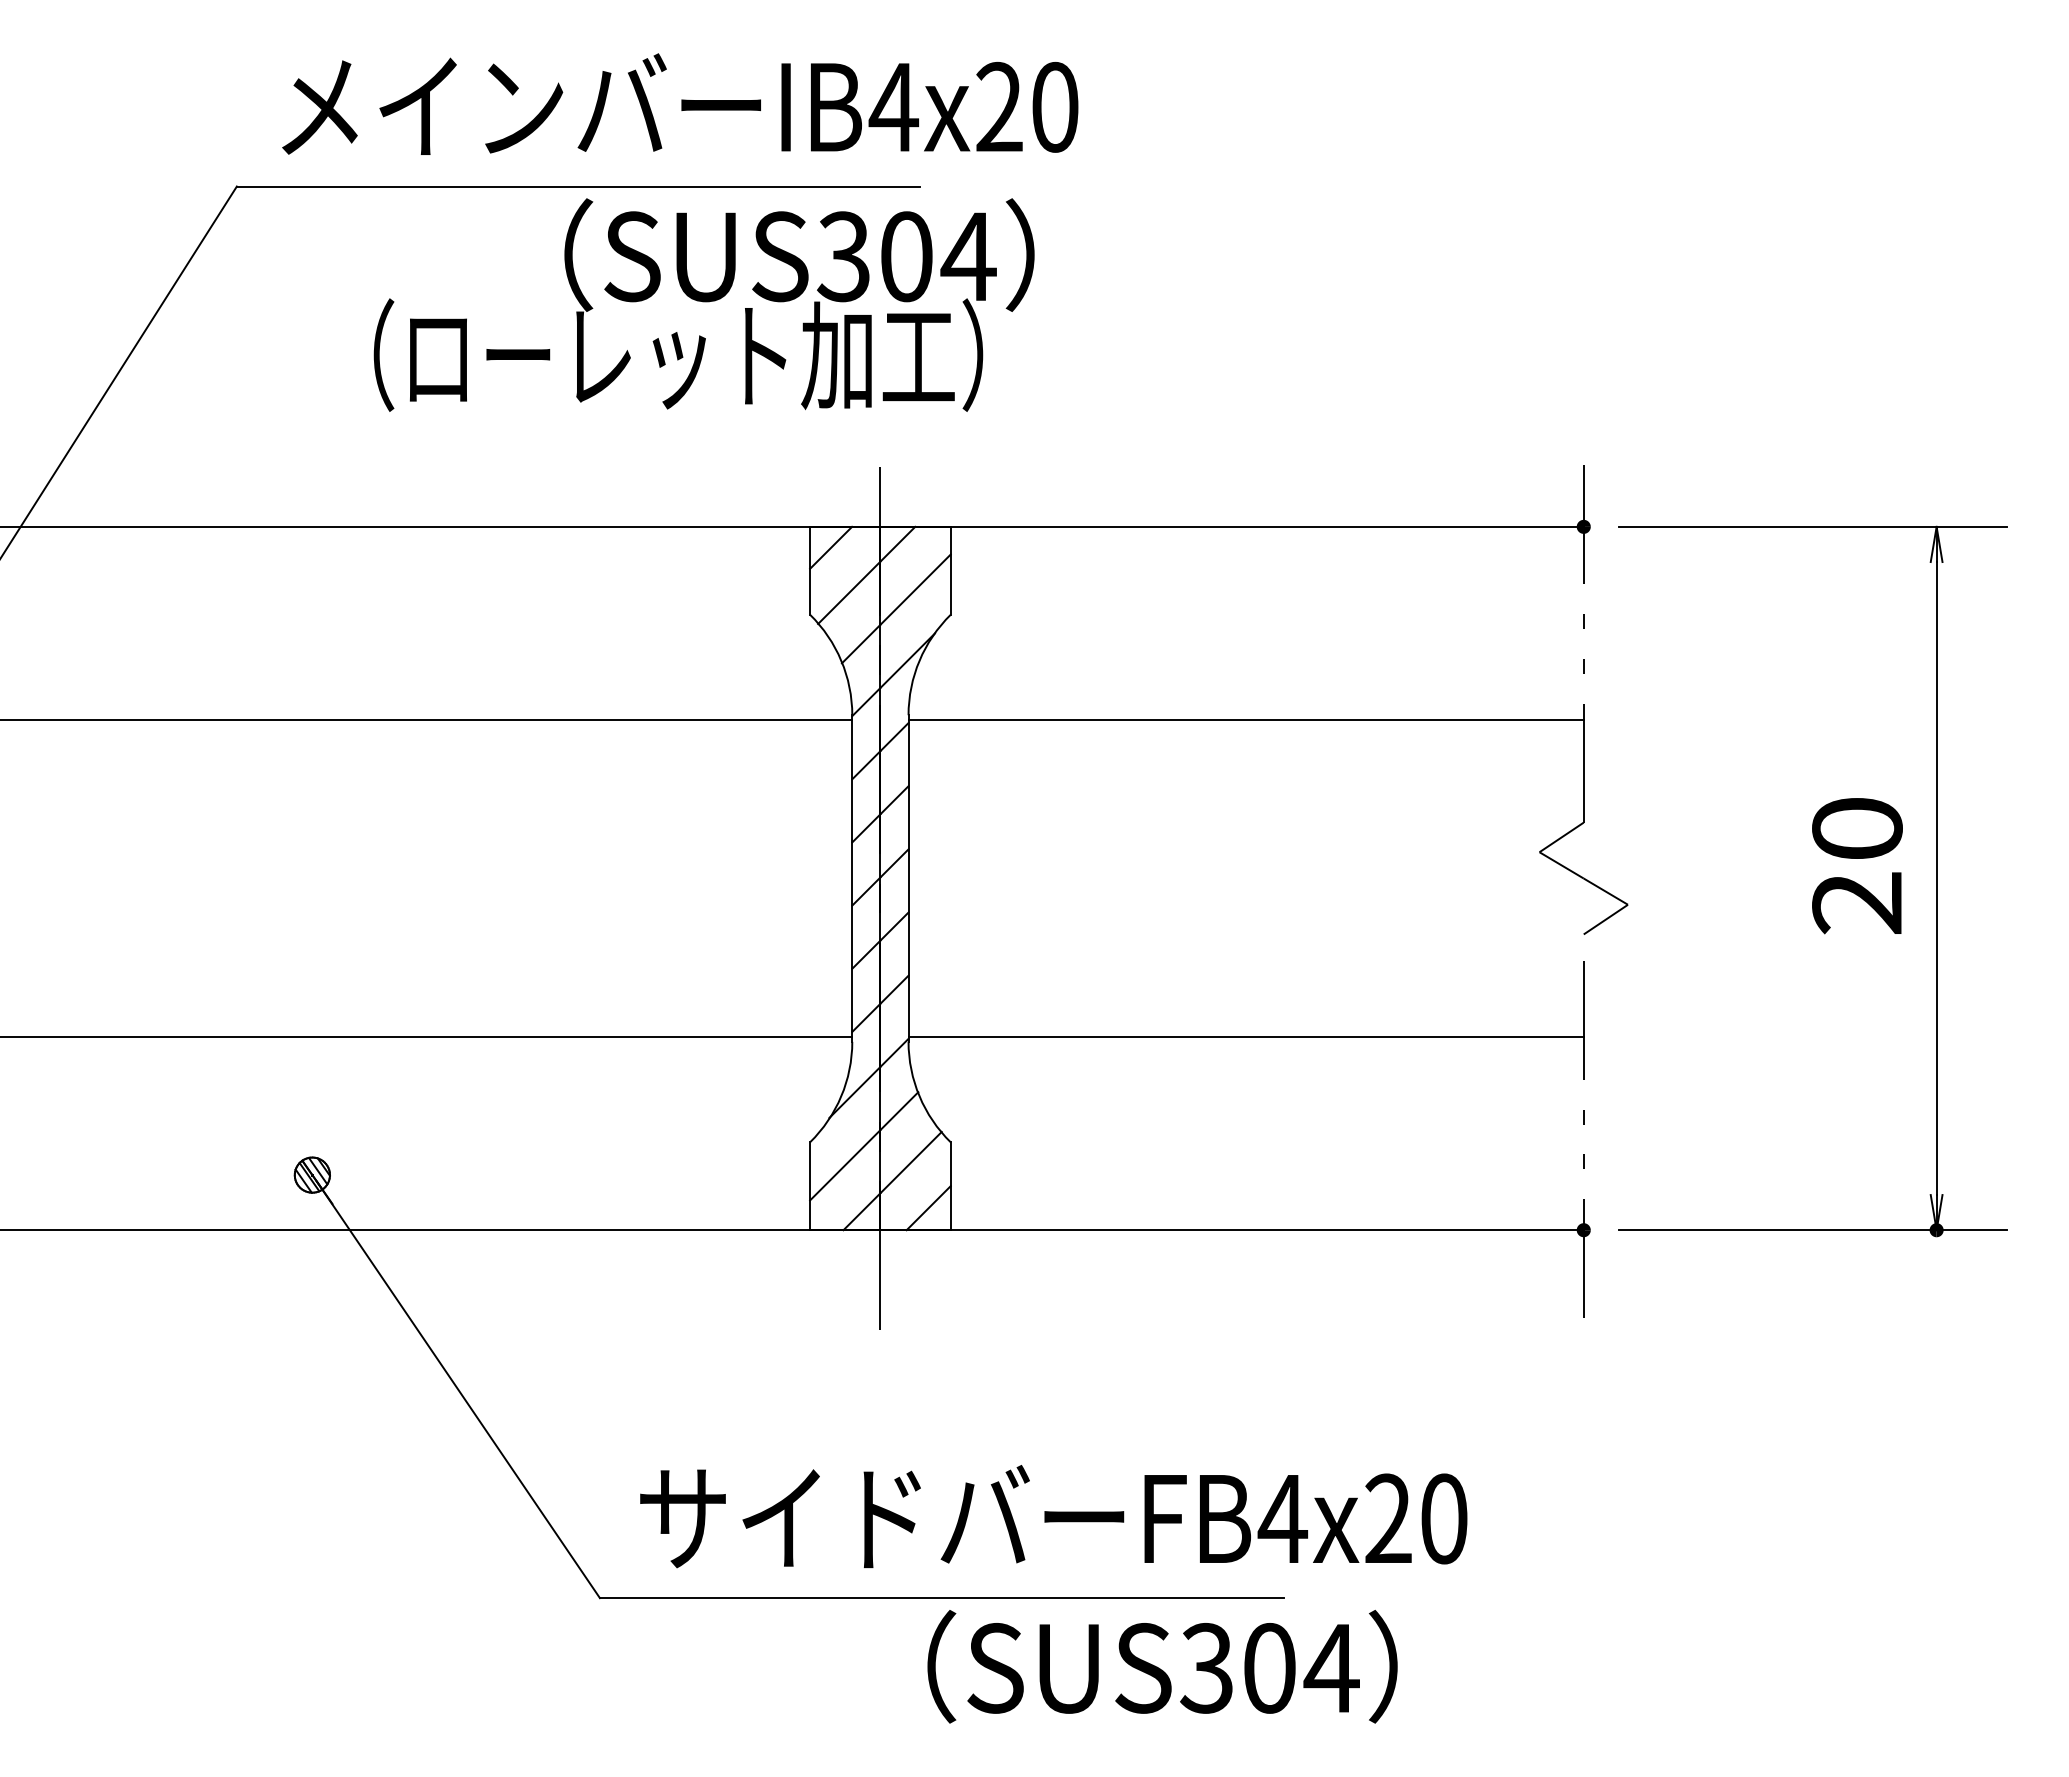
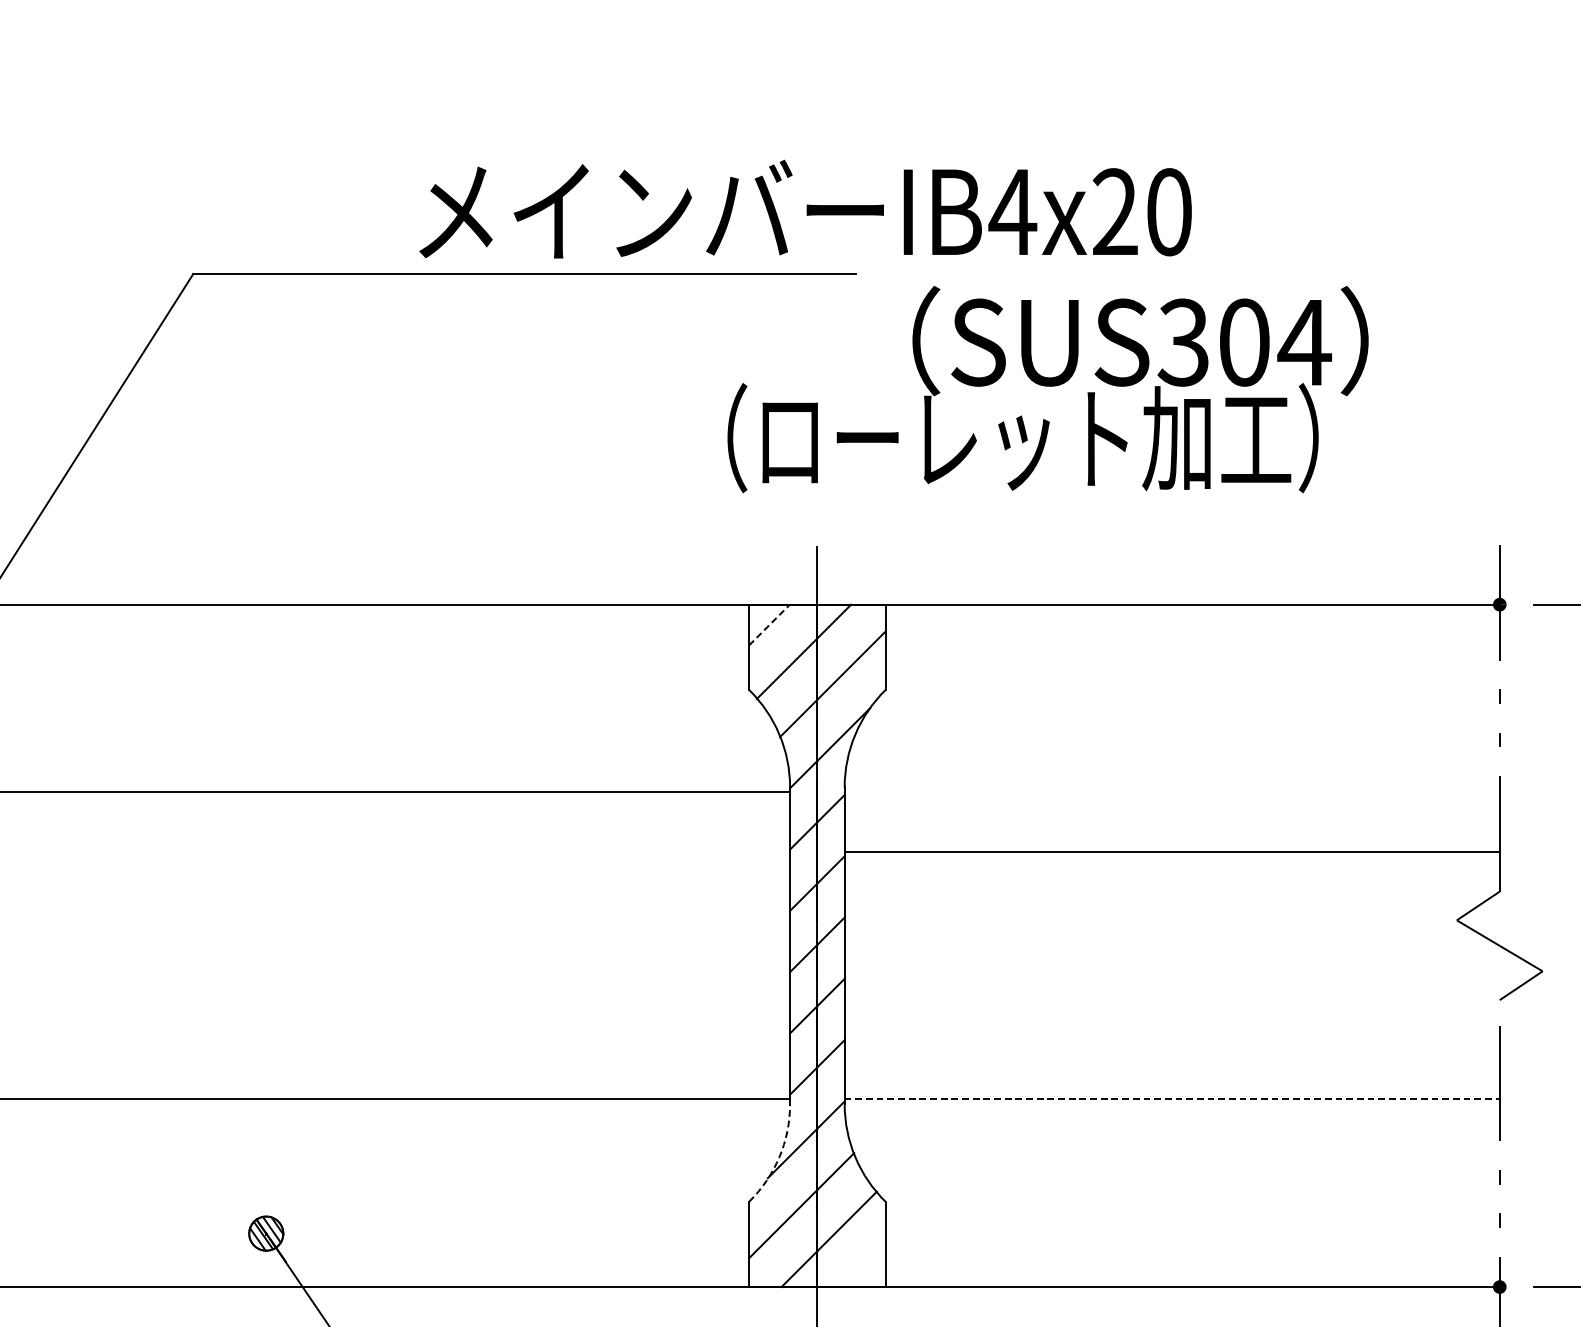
text: (680, 103) -> (805, 208), moved
text: (703, 304) -> (1047, 388), moved
line: (831, 547) -> (769, 624), solid -> dashed
line: (1245, 720) -> (1171, 852), moved
line: (1246, 1036) -> (1172, 1099), solid -> dashed
arc: (841, 1096) -> (779, 1157), solid -> dashed
line: (928, 1208) -> (864, 1266), removed

